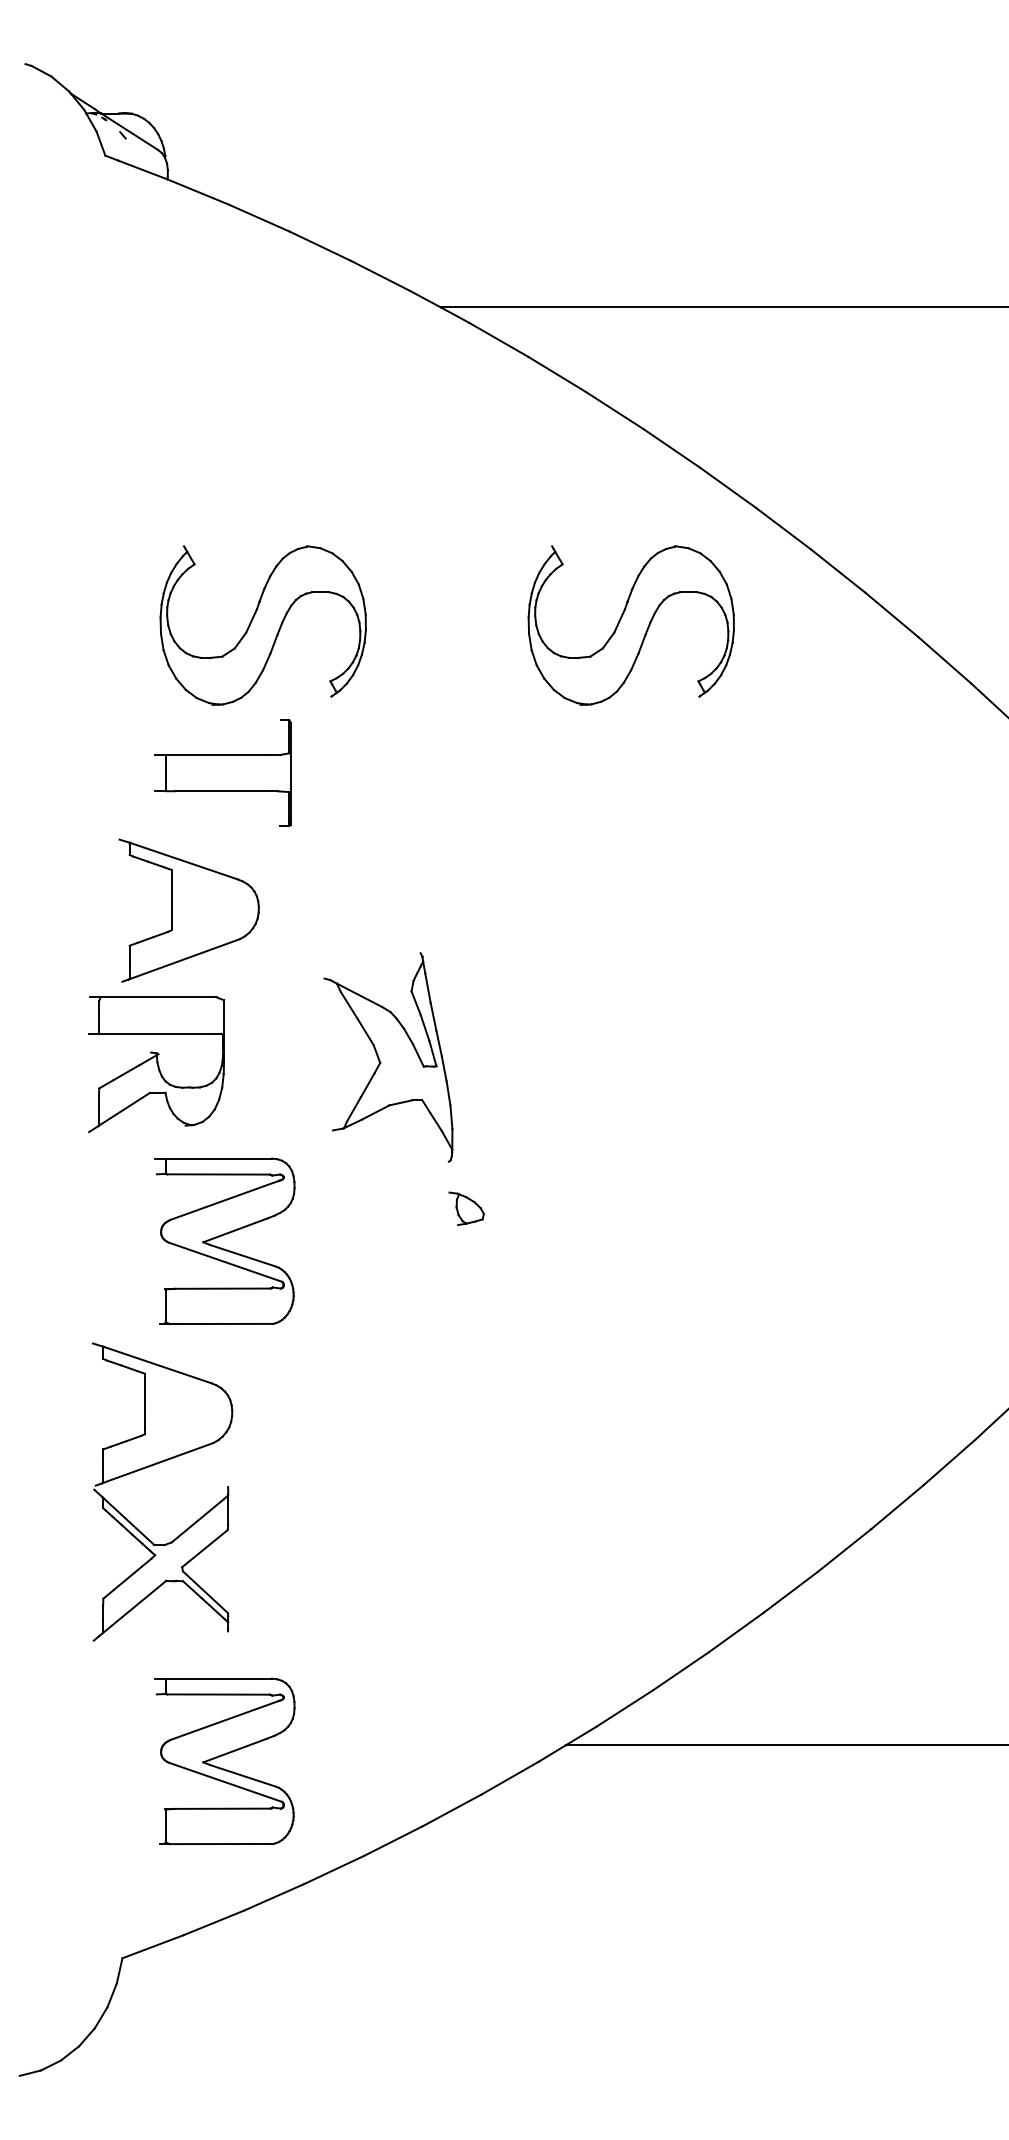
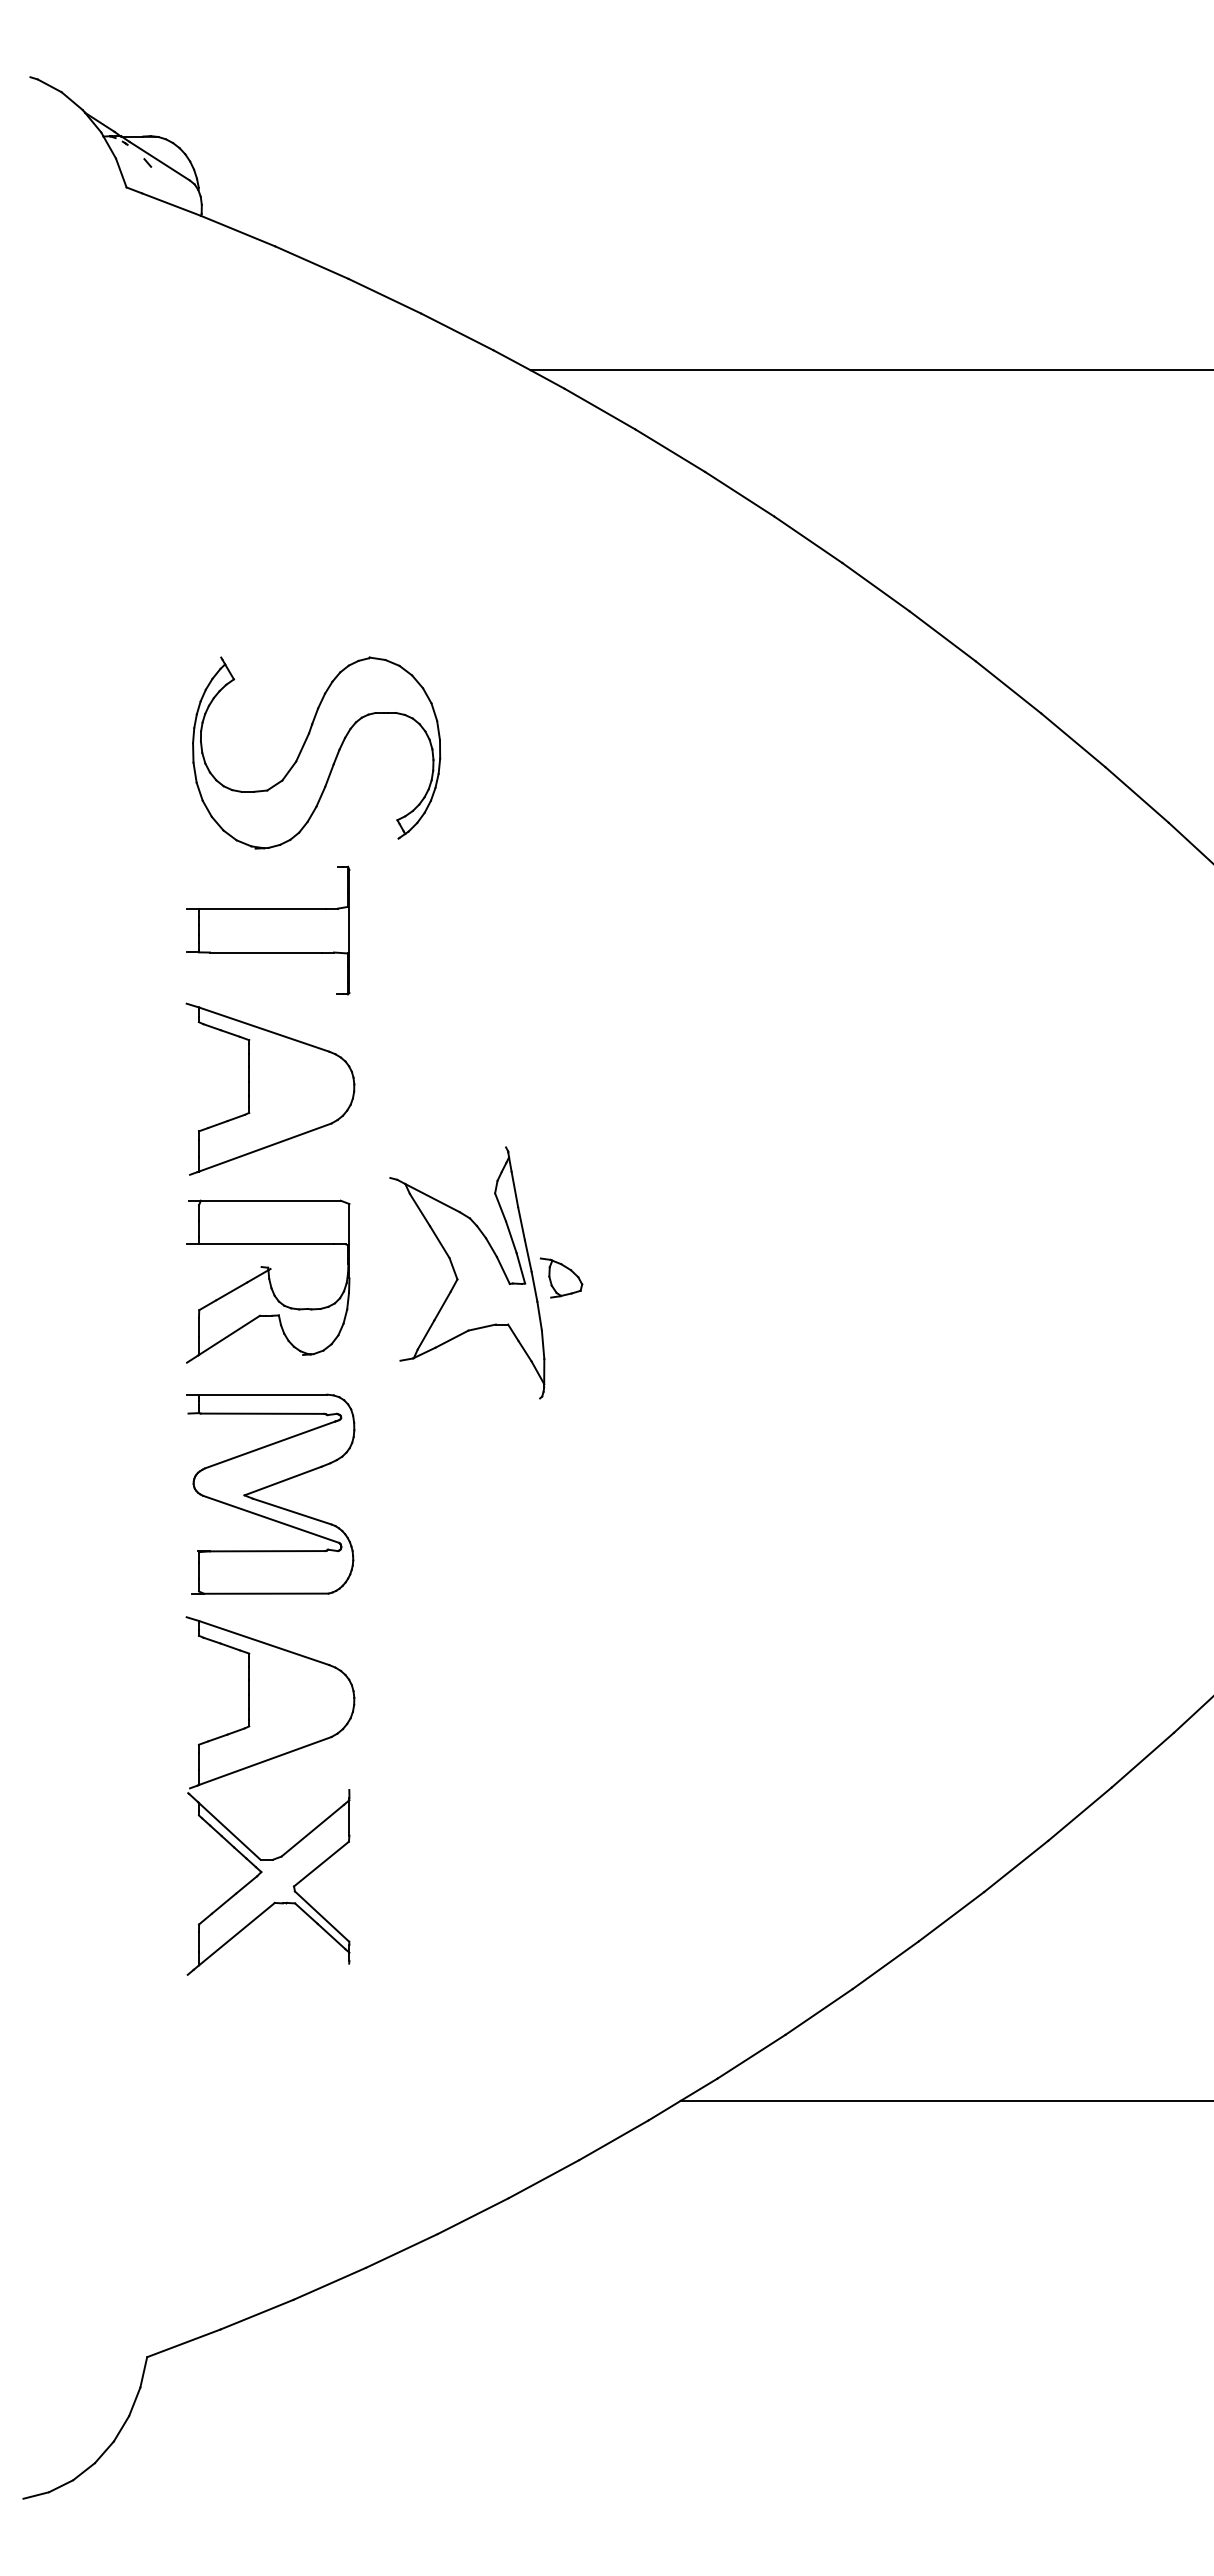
part: (631, 625) -> (759, 752), removed
part: (189, 910) -> (270, 1088), moved
part: (156, 1064) -> (268, 1281), moved
part: (466, 1208) -> (561, 1277), moved
part: (153, 1465) -> (259, 1764), moved
part: (223, 1755) -> (268, 2113), removed

